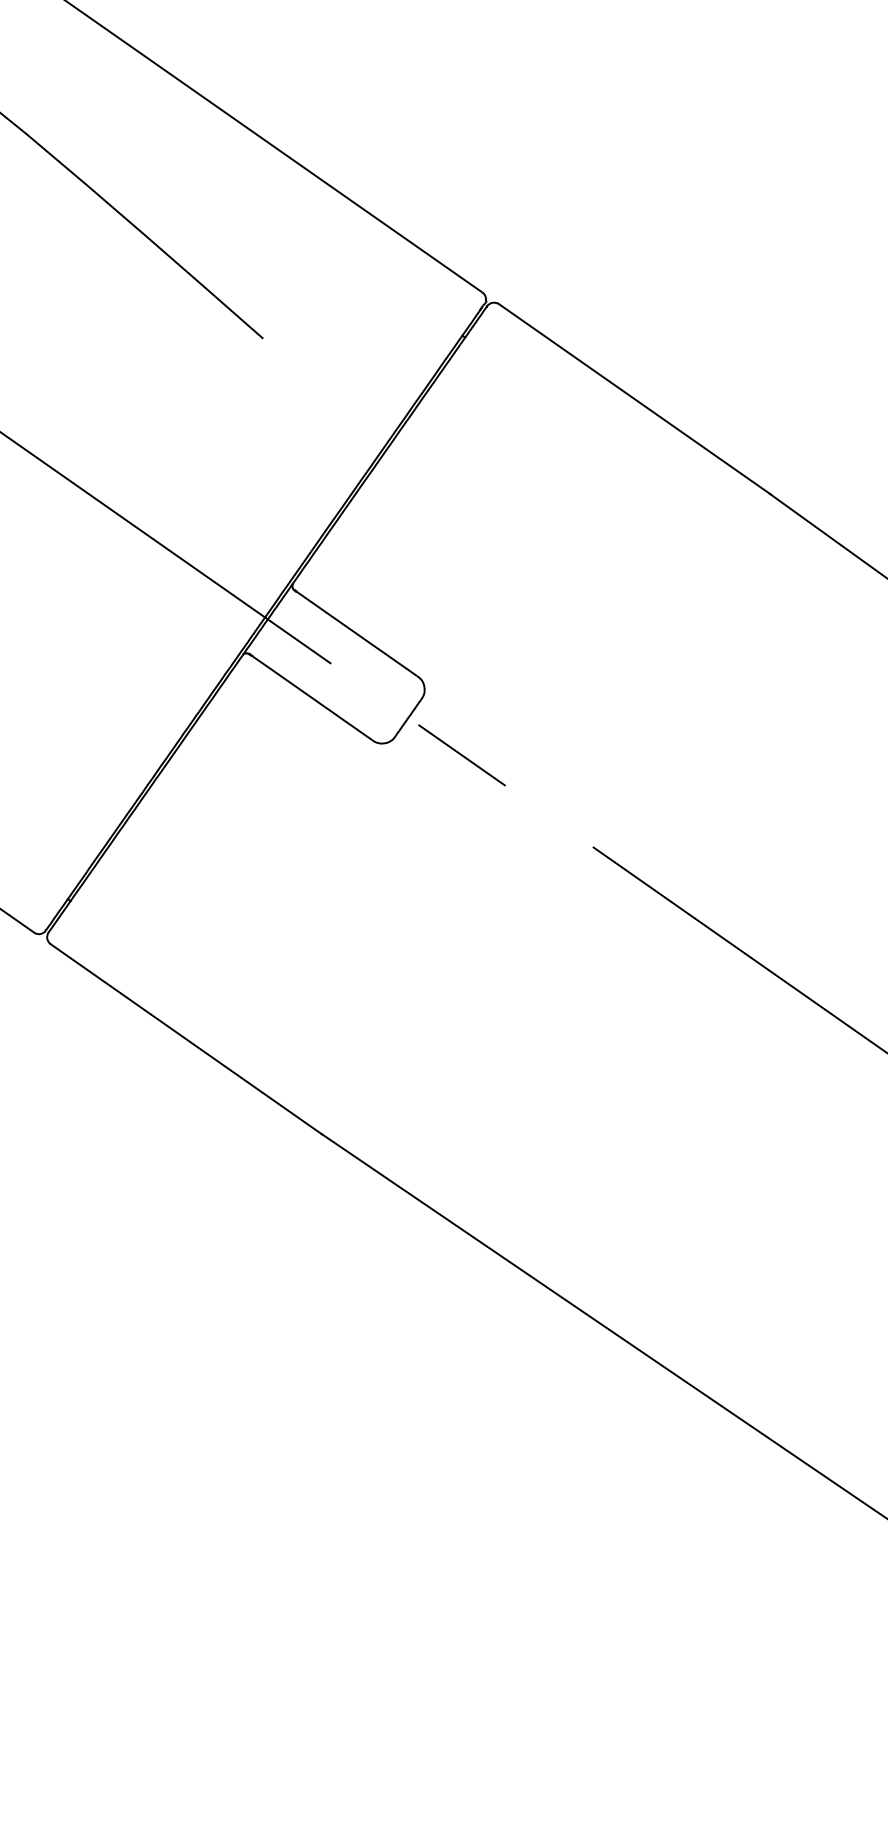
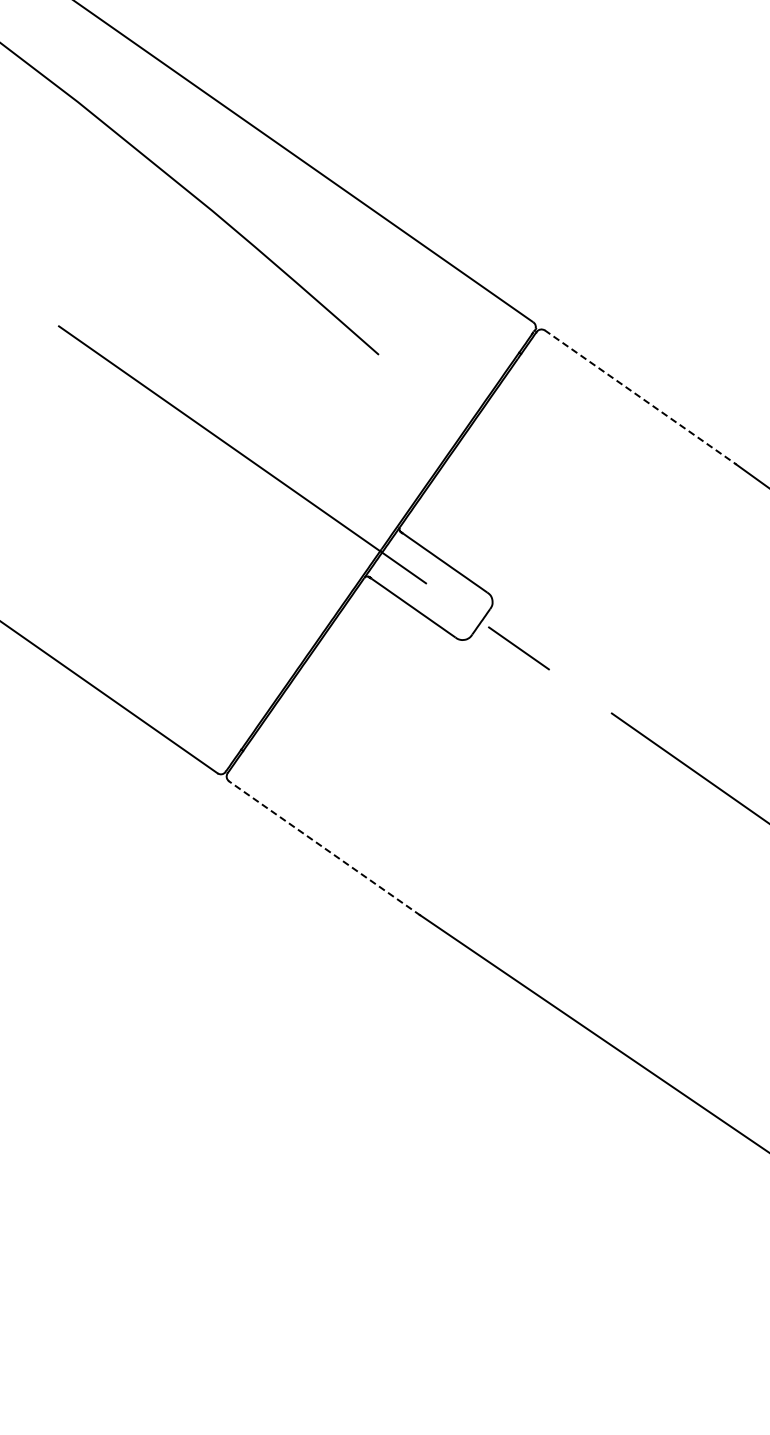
line: (635, 399) -> (641, 397), solid -> dashed
line: (186, 1039) -> (324, 848), solid -> dashed

